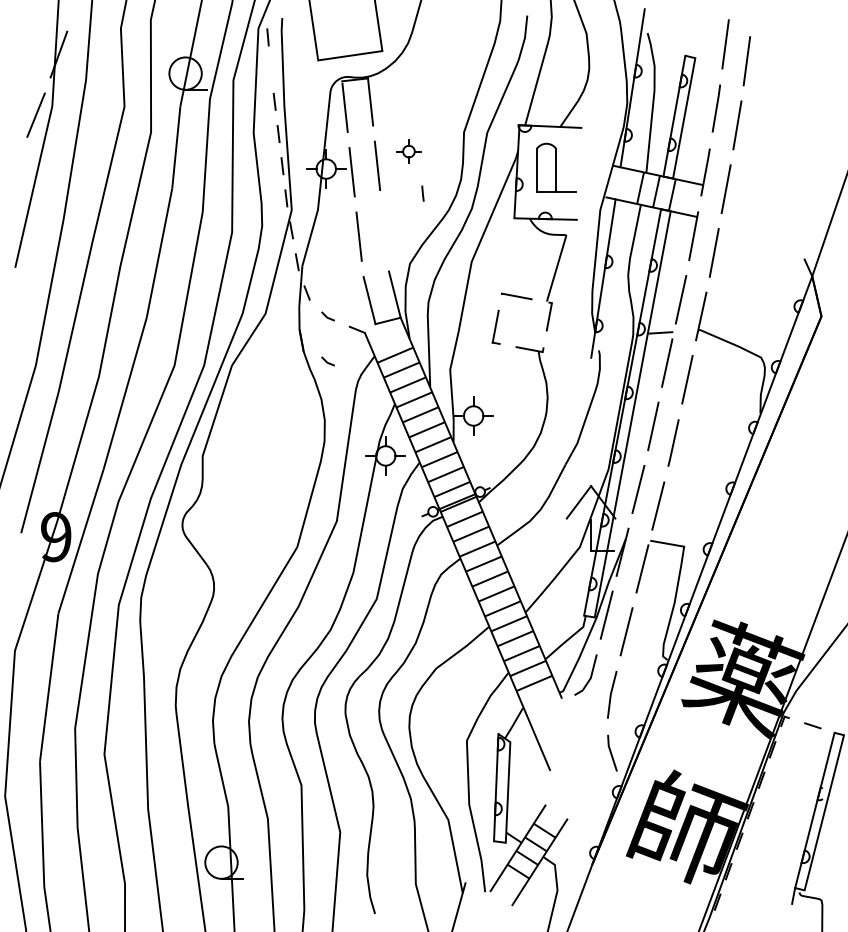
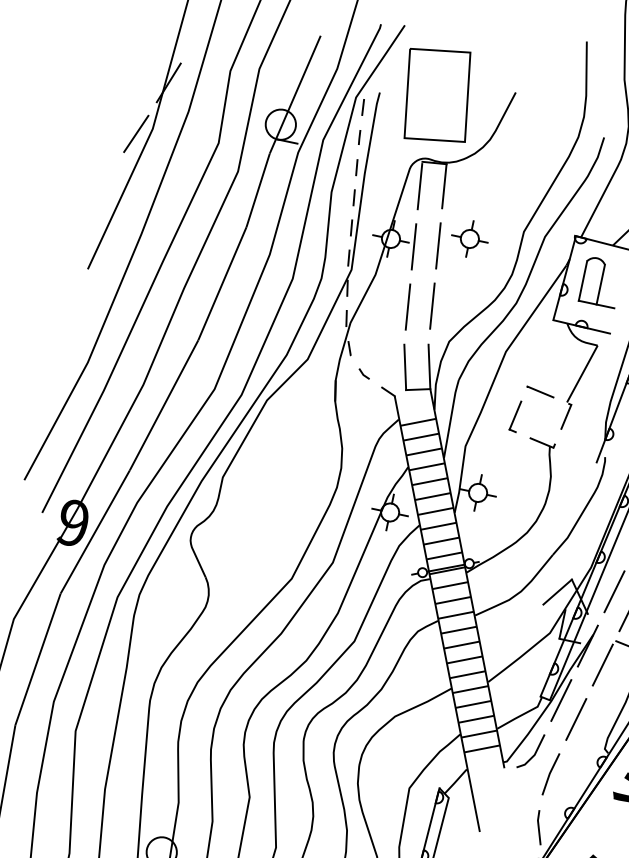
part: (408, 151) -> (469, 238), size x1.67
line: (422, 193) -> (359, 137), moved
line: (384, 230) -> (432, 306), added
line: (327, 361) -> (355, 415), removed

